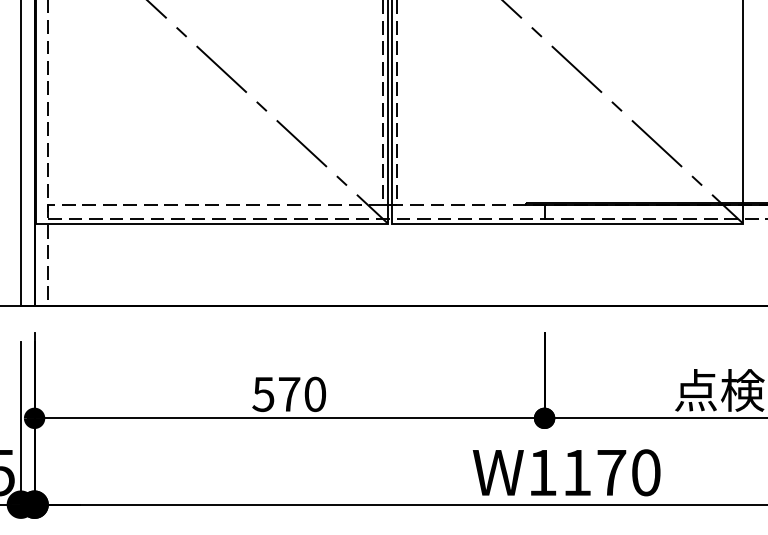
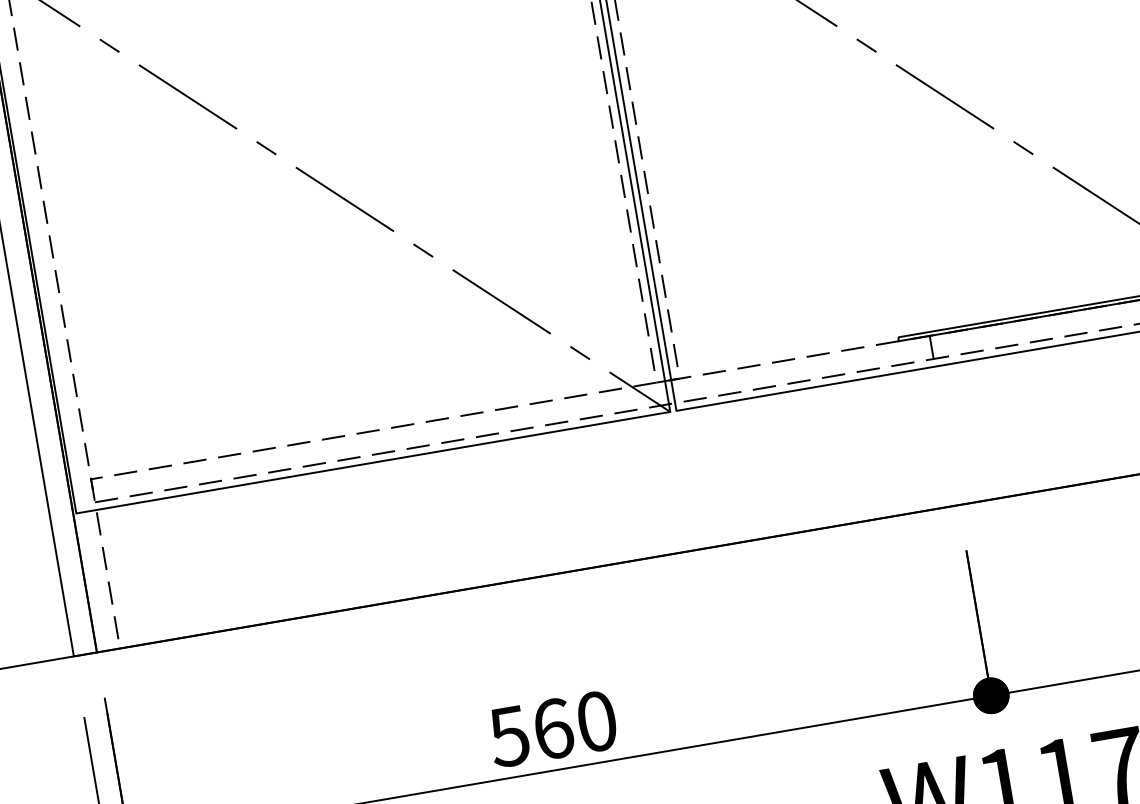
text: (289, 394) -> (553, 729), 570 -> 560

